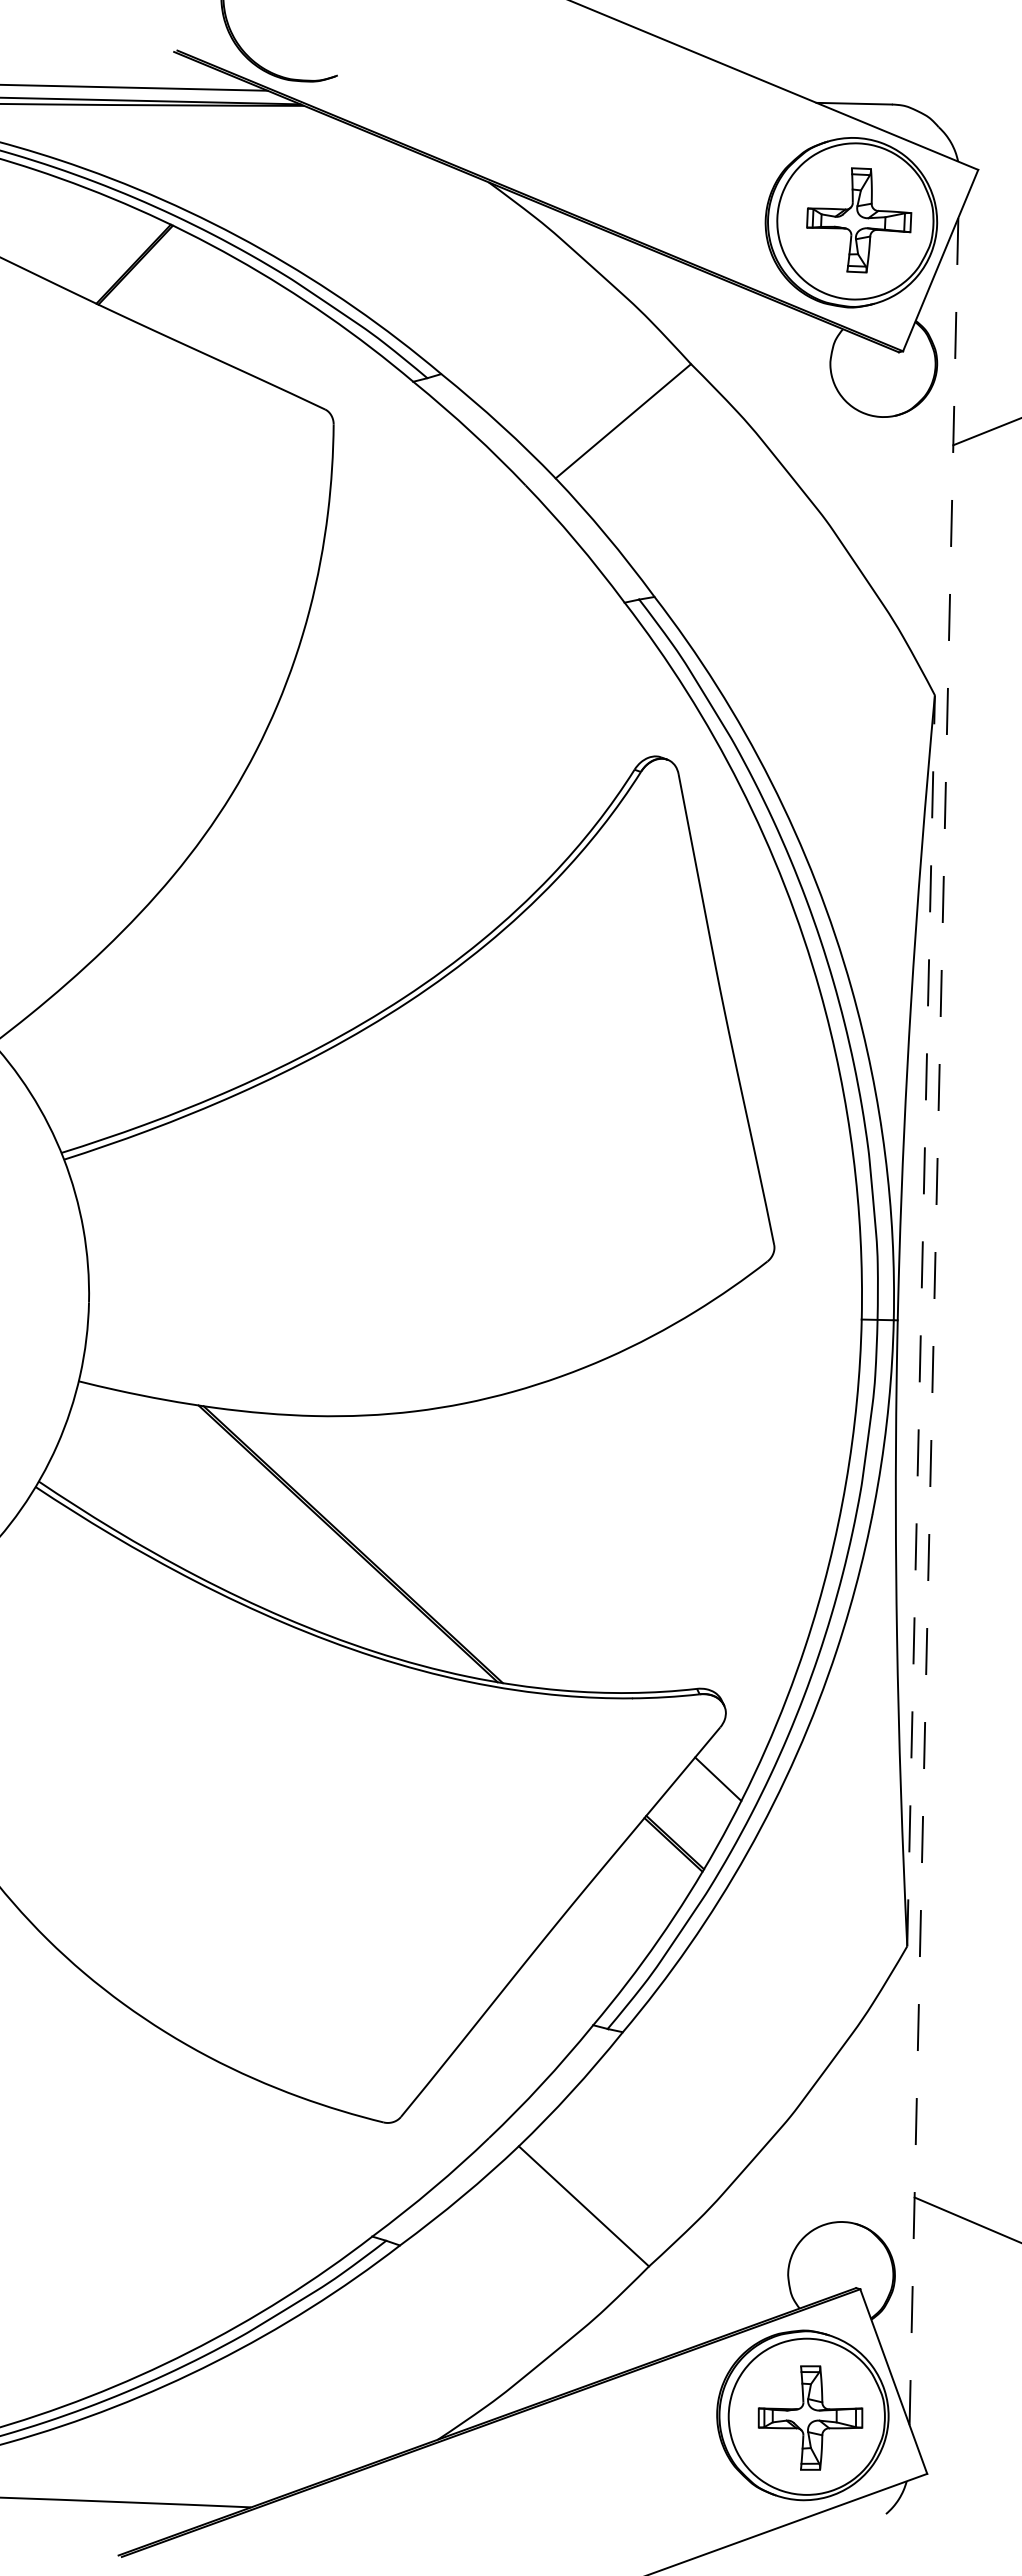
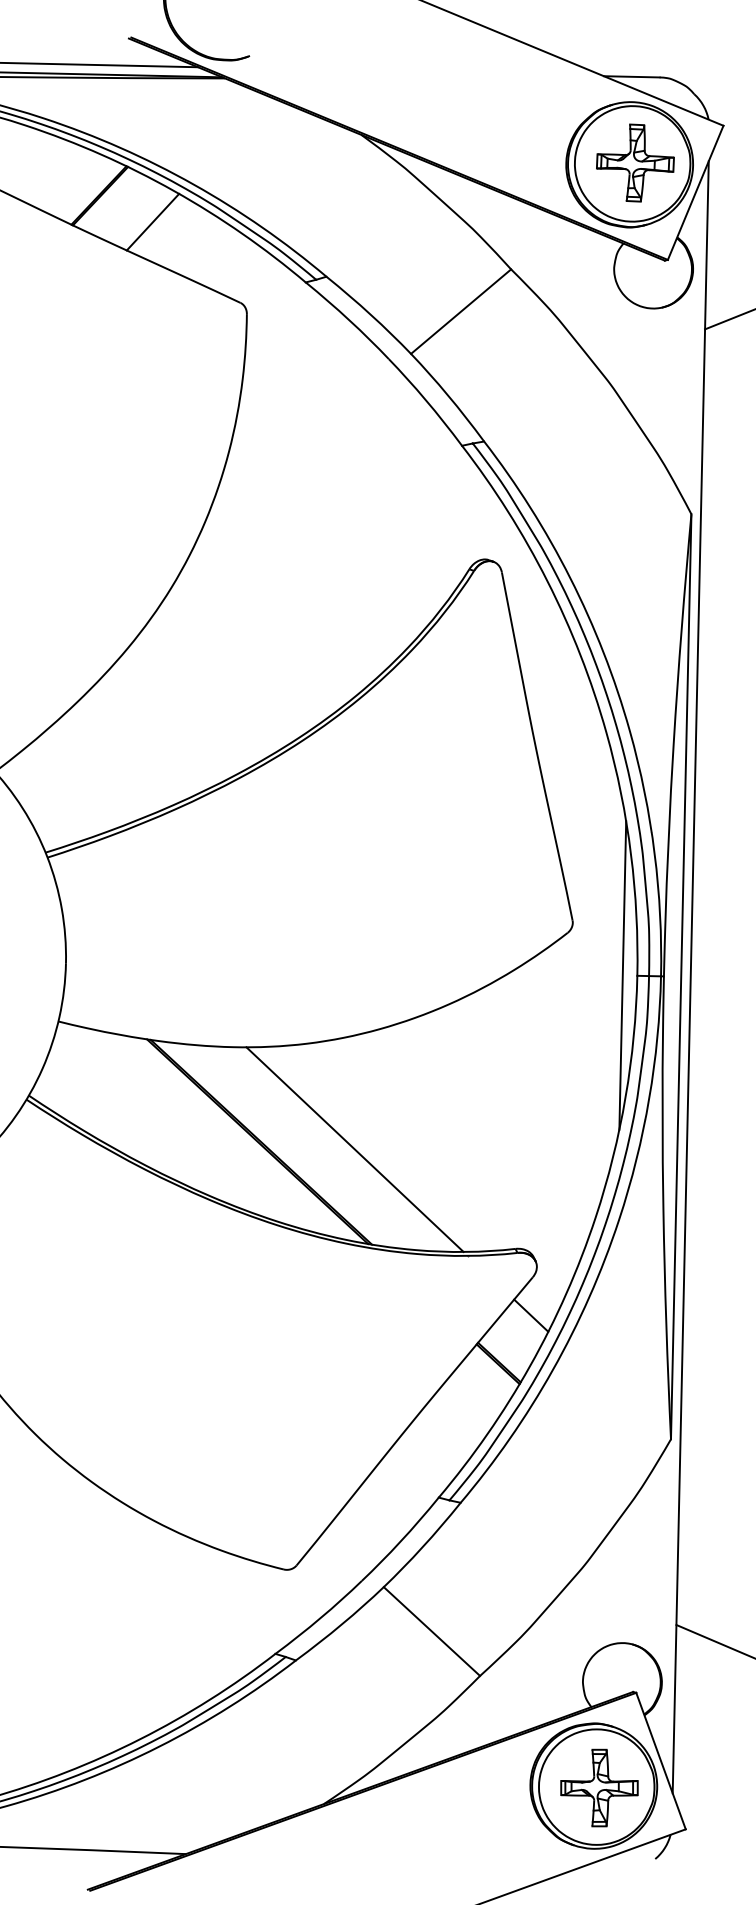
line: (206, 300) -> (152, 222), added
line: (841, 1318) -> (622, 975), added
line: (921, 1320) -> (681, 976), dashed -> solid
line: (933, 1321) -> (690, 977), dashed -> solid
line: (479, 1554) -> (354, 1149), added

